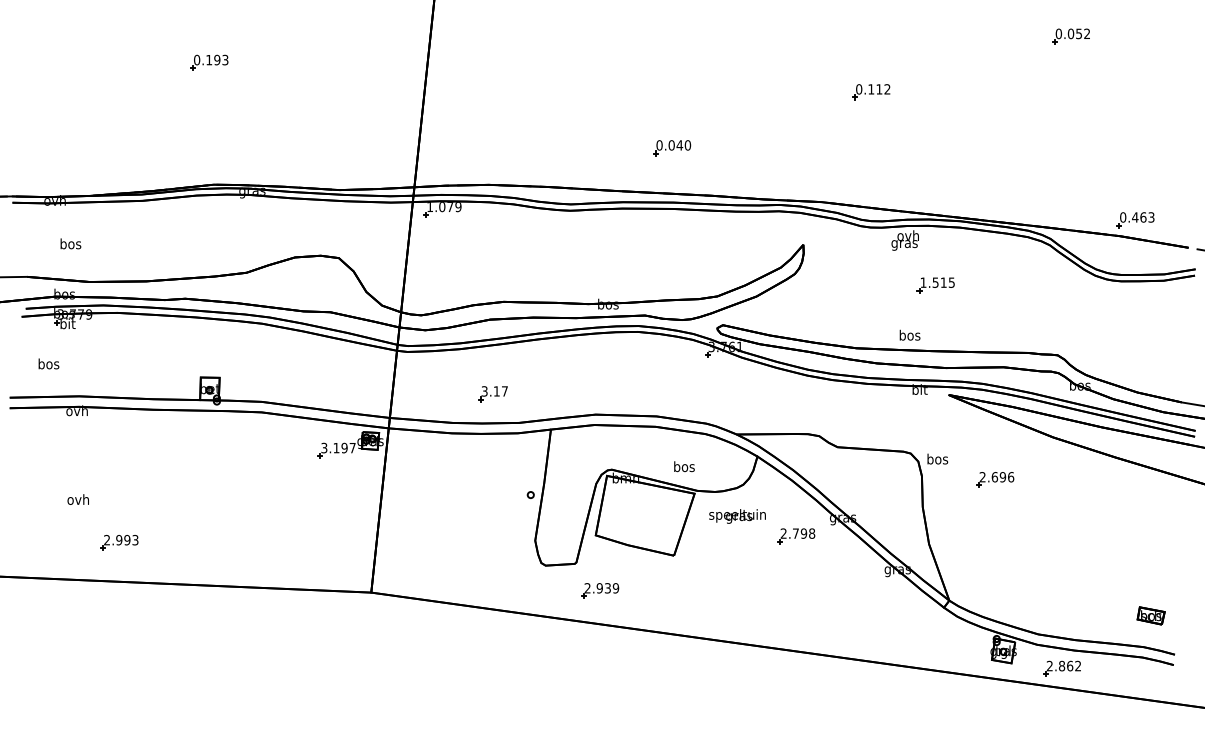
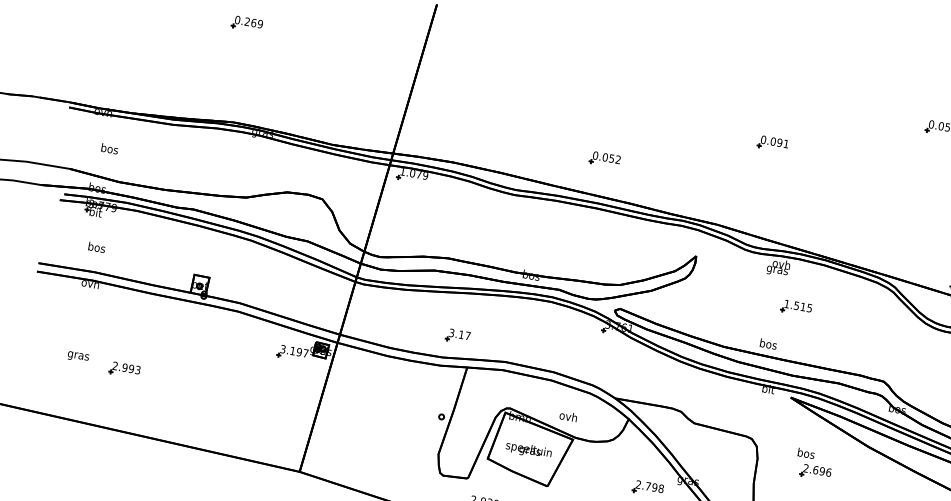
text: (217, 59) -> (254, 22), 0.193 -> 0.269
text: (879, 89) -> (779, 142), 0.112 -> 0.091
text: (683, 145) -> (614, 159), 0.040 -> 0.052
text: (48, 363) -> (96, 247), moved
part: (492, 394) -> (457, 336), moved
text: (937, 458) -> (806, 452), moved
text: (683, 466) -> (568, 416), bos -> ovh
text: (78, 500) -> (78, 355), ovh -> gras
text: (737, 516) -> (528, 450), moved
part: (119, 542) -> (124, 369), moved

